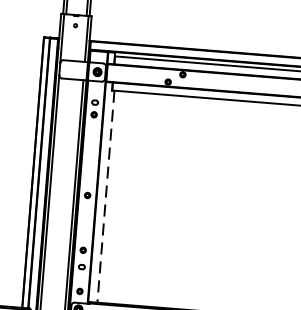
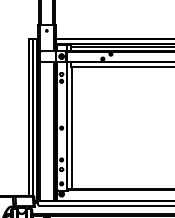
line: (106, 197) -> (72, 128), dashed -> solid

